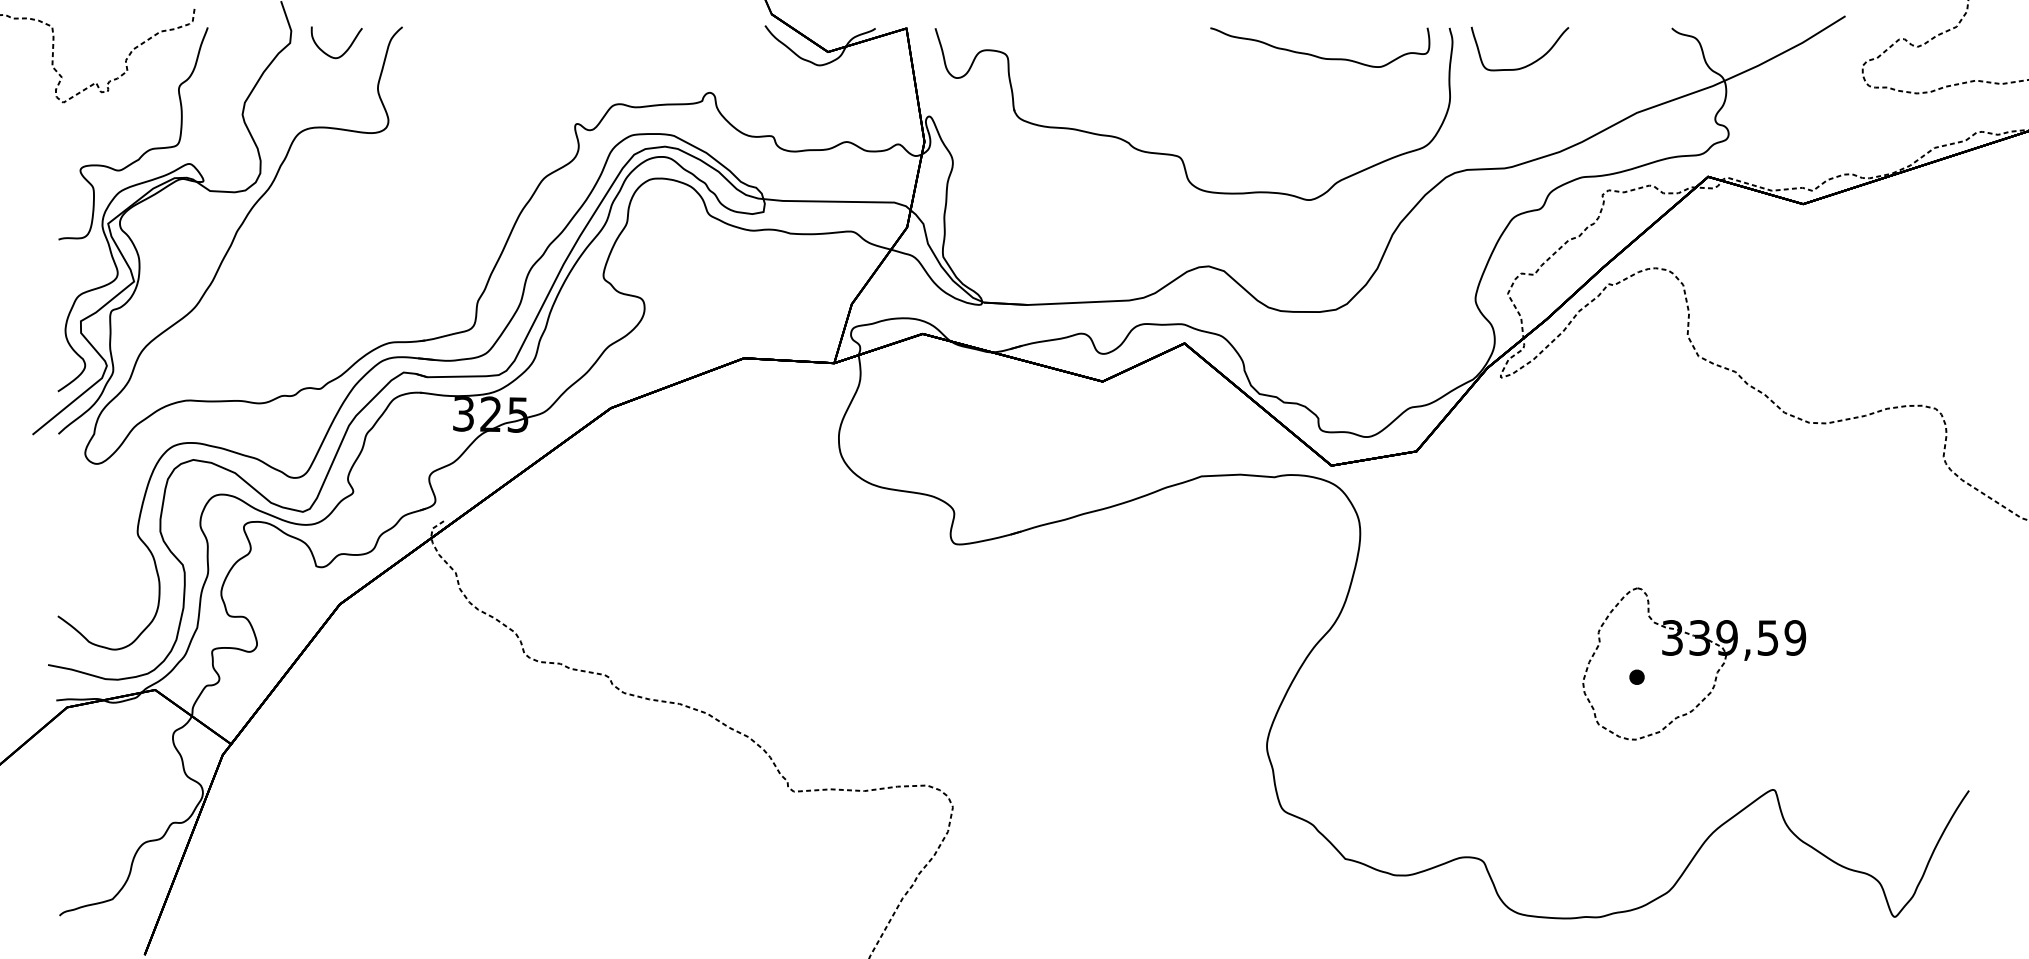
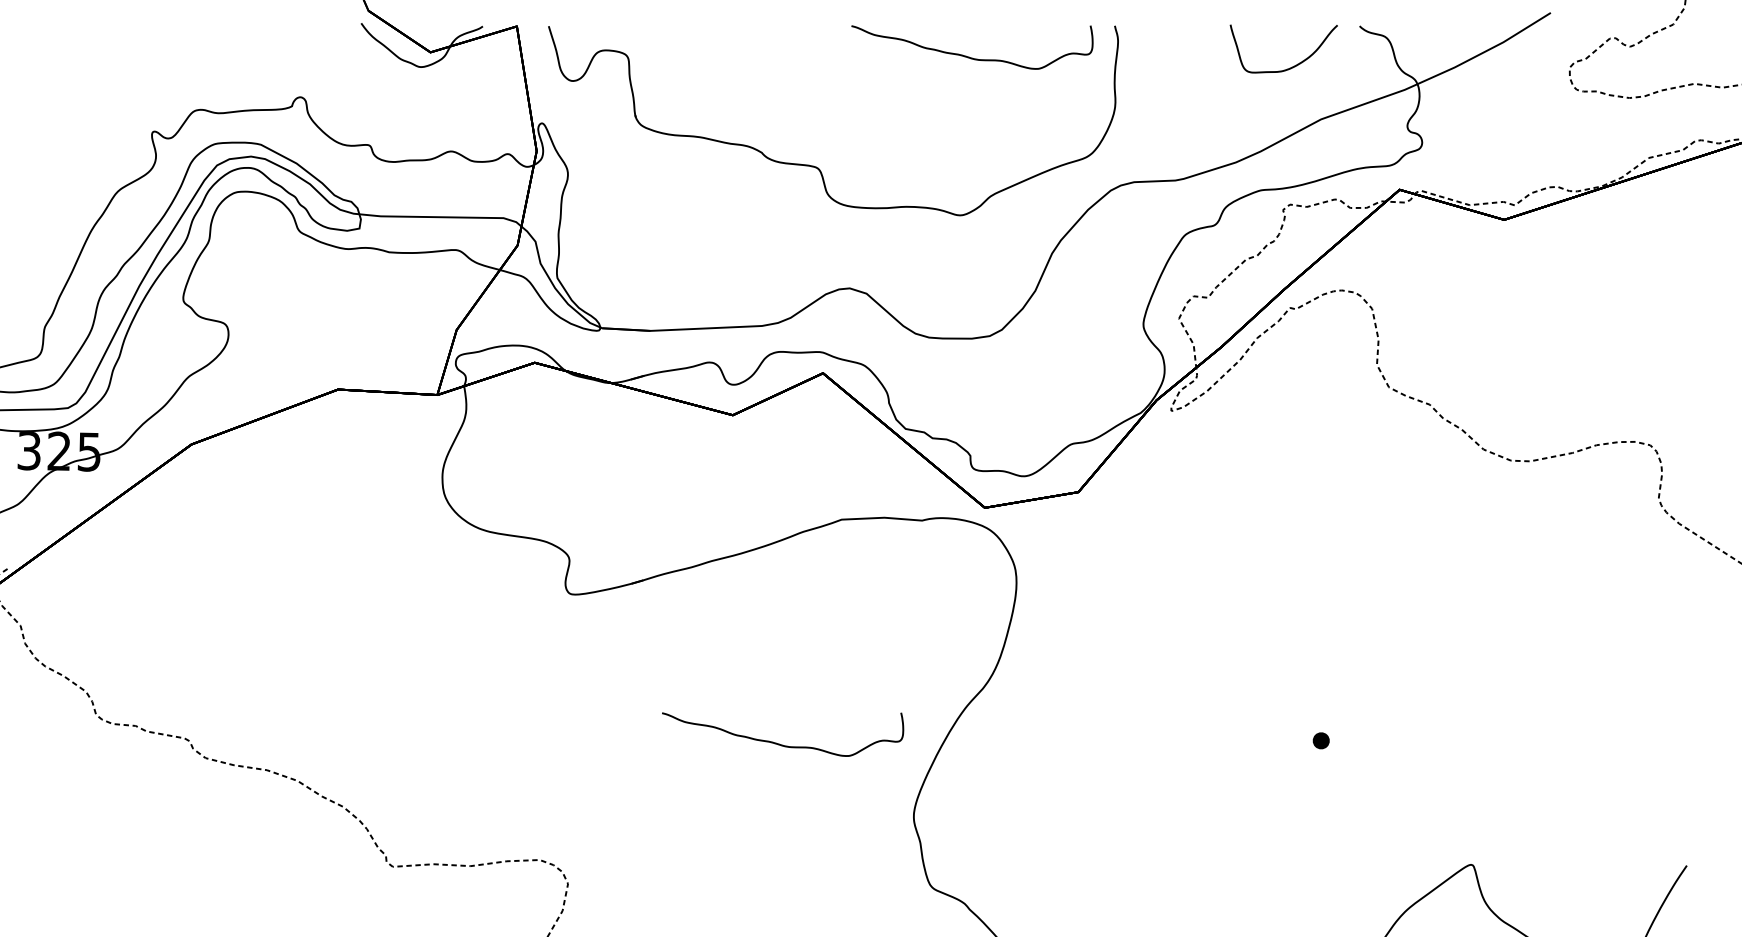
curve: (1525, 65) -> (1289, 67), moved
part: (1694, 655) -> (1384, 716), removed
curve: (1144, 679) -> (778, 743), added

